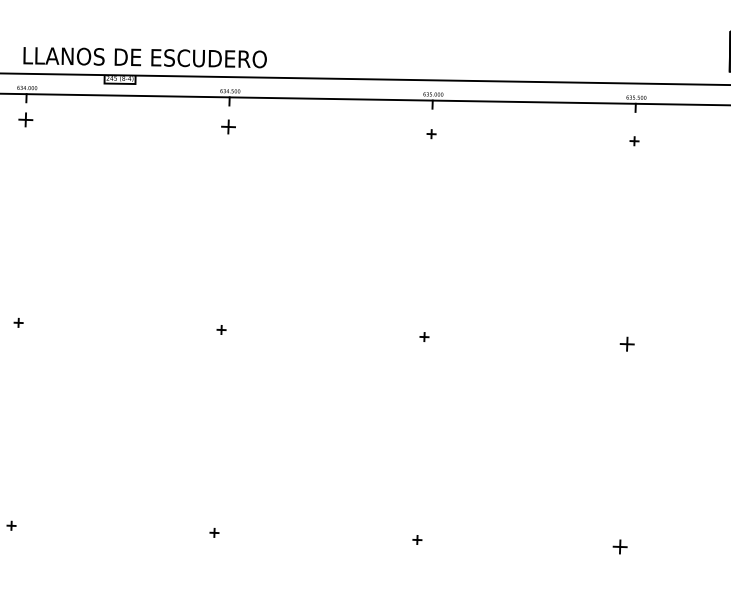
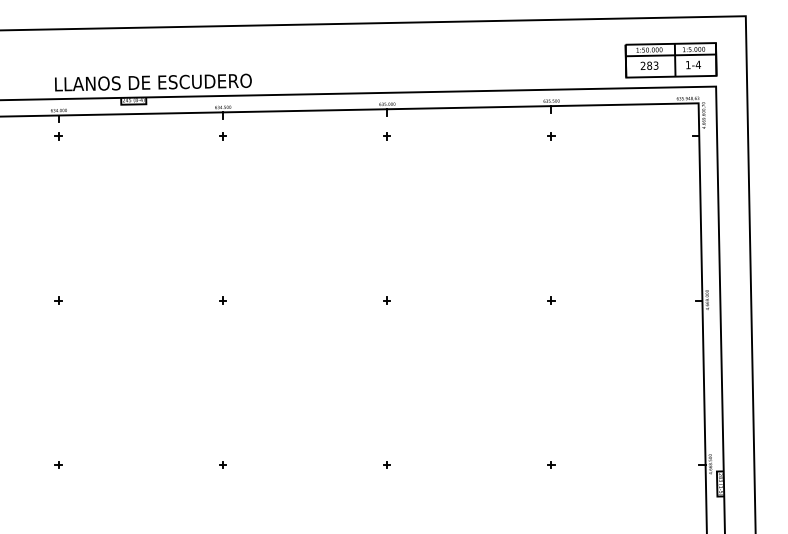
part: (25, 120) -> (58, 136), size x0.62
part: (228, 127) -> (222, 136), size x0.62
part: (627, 344) -> (551, 300), size x0.62
part: (620, 546) -> (551, 464), size x0.62

